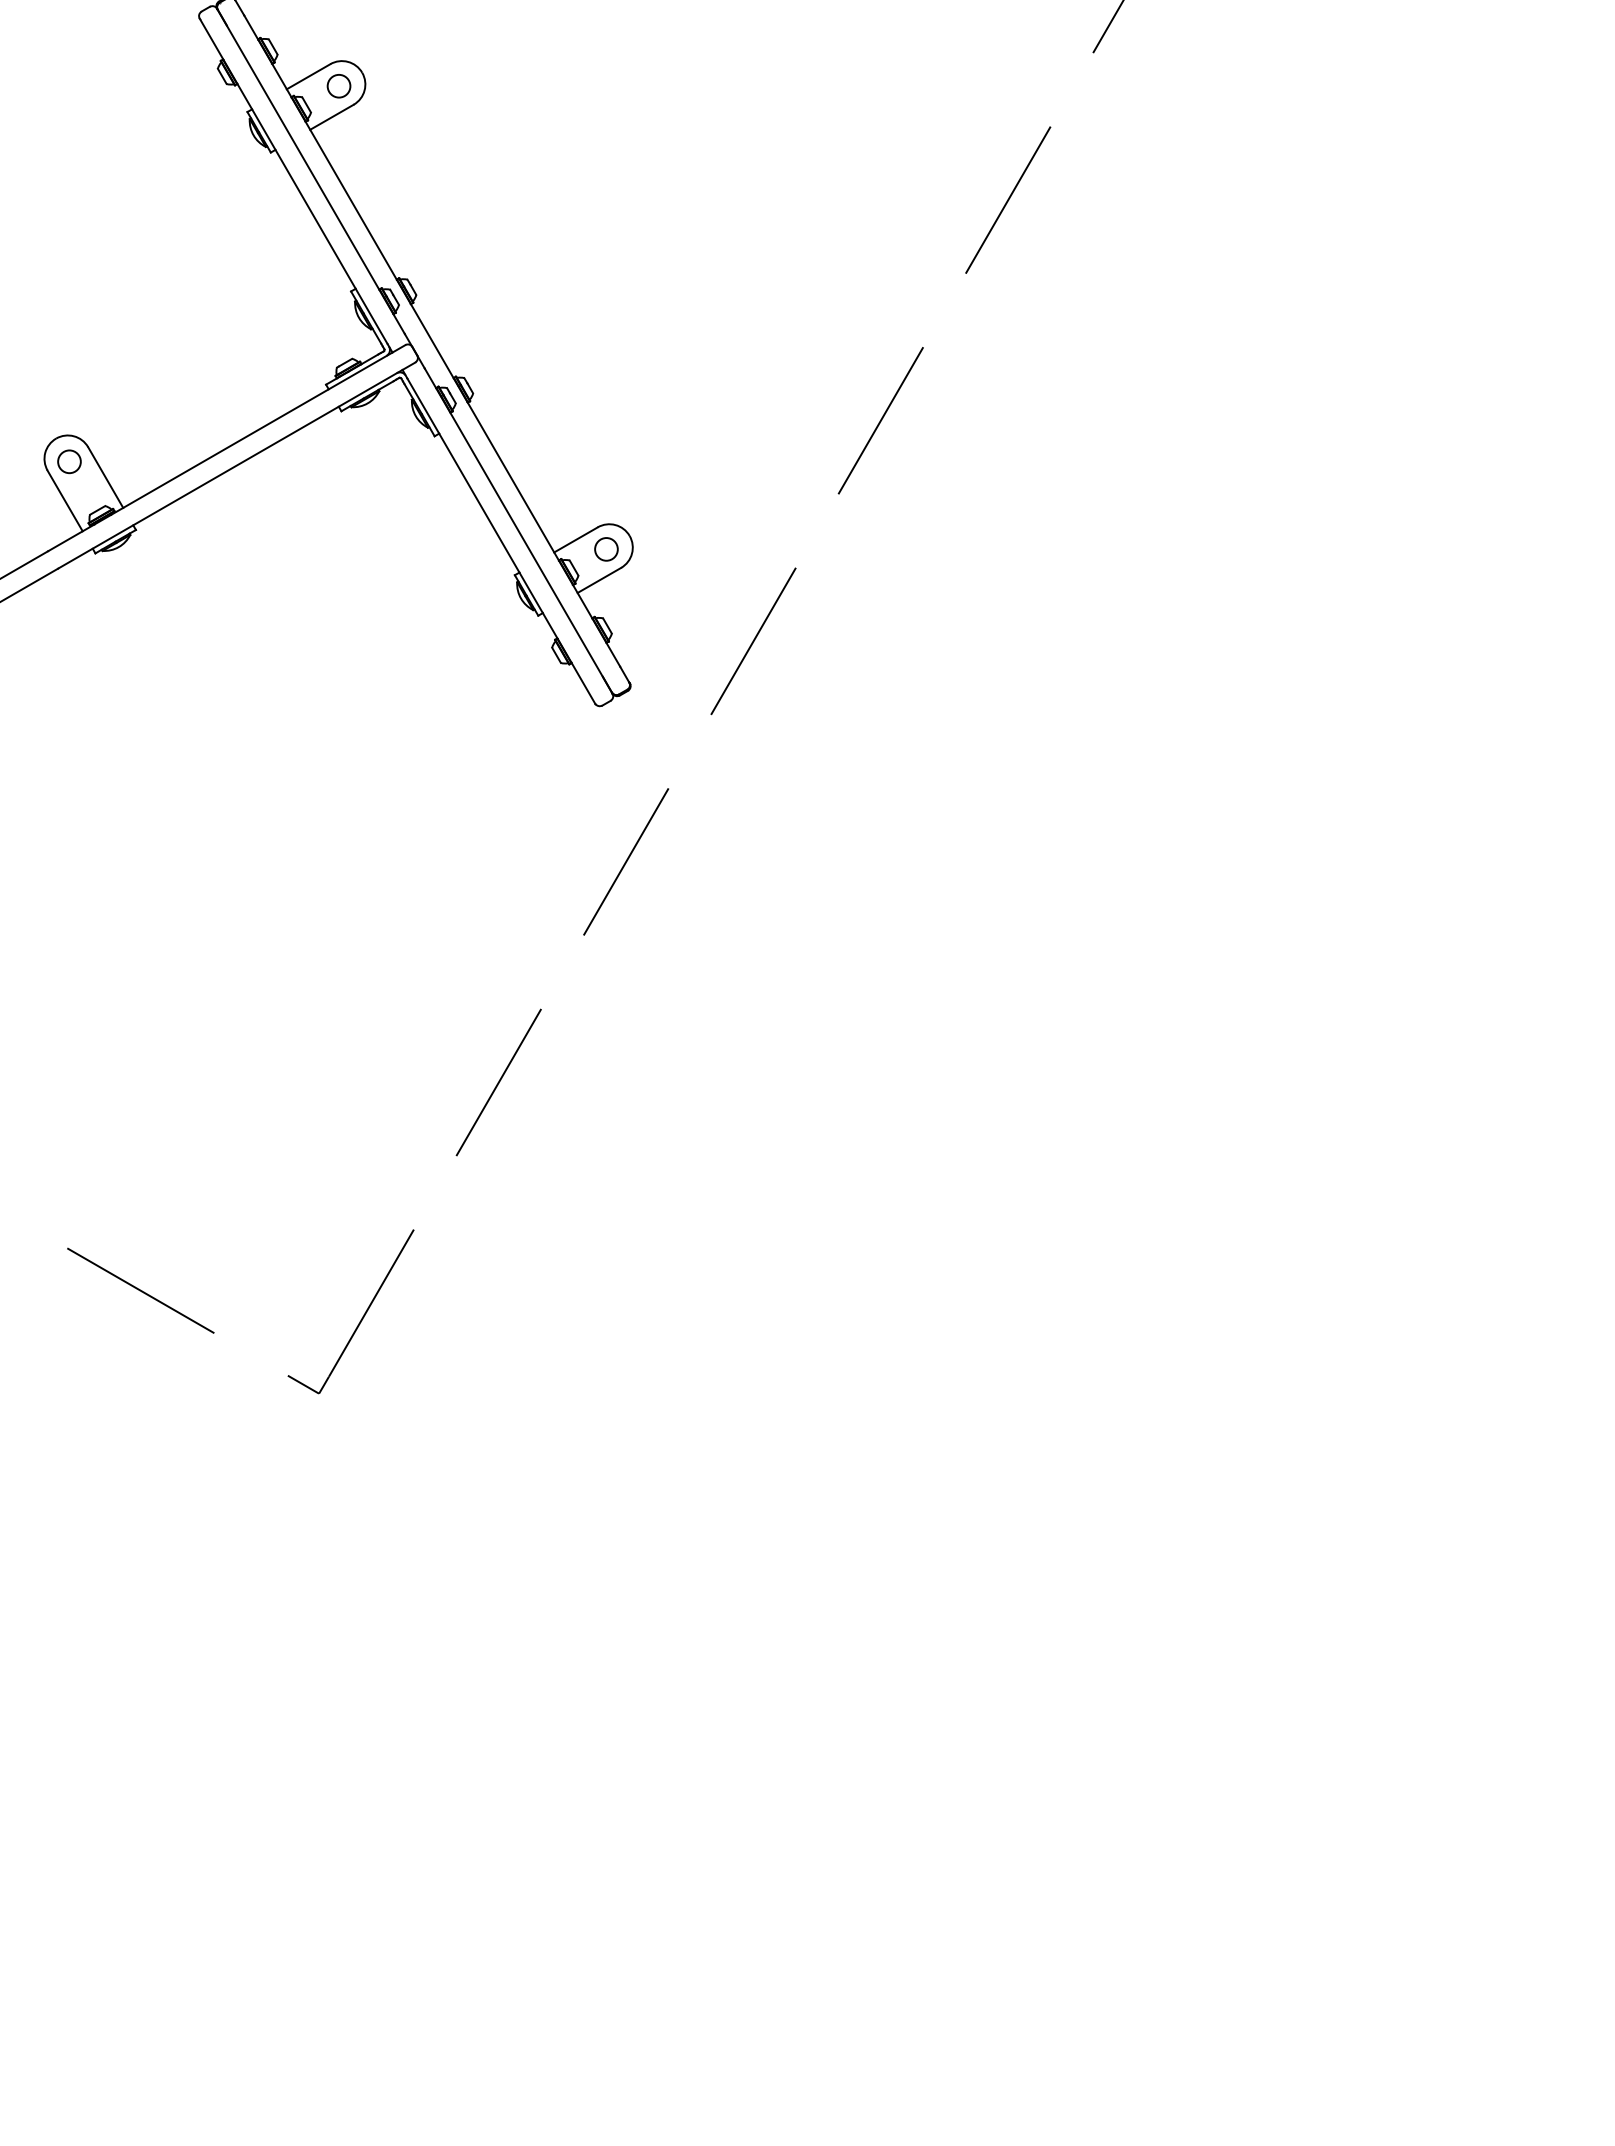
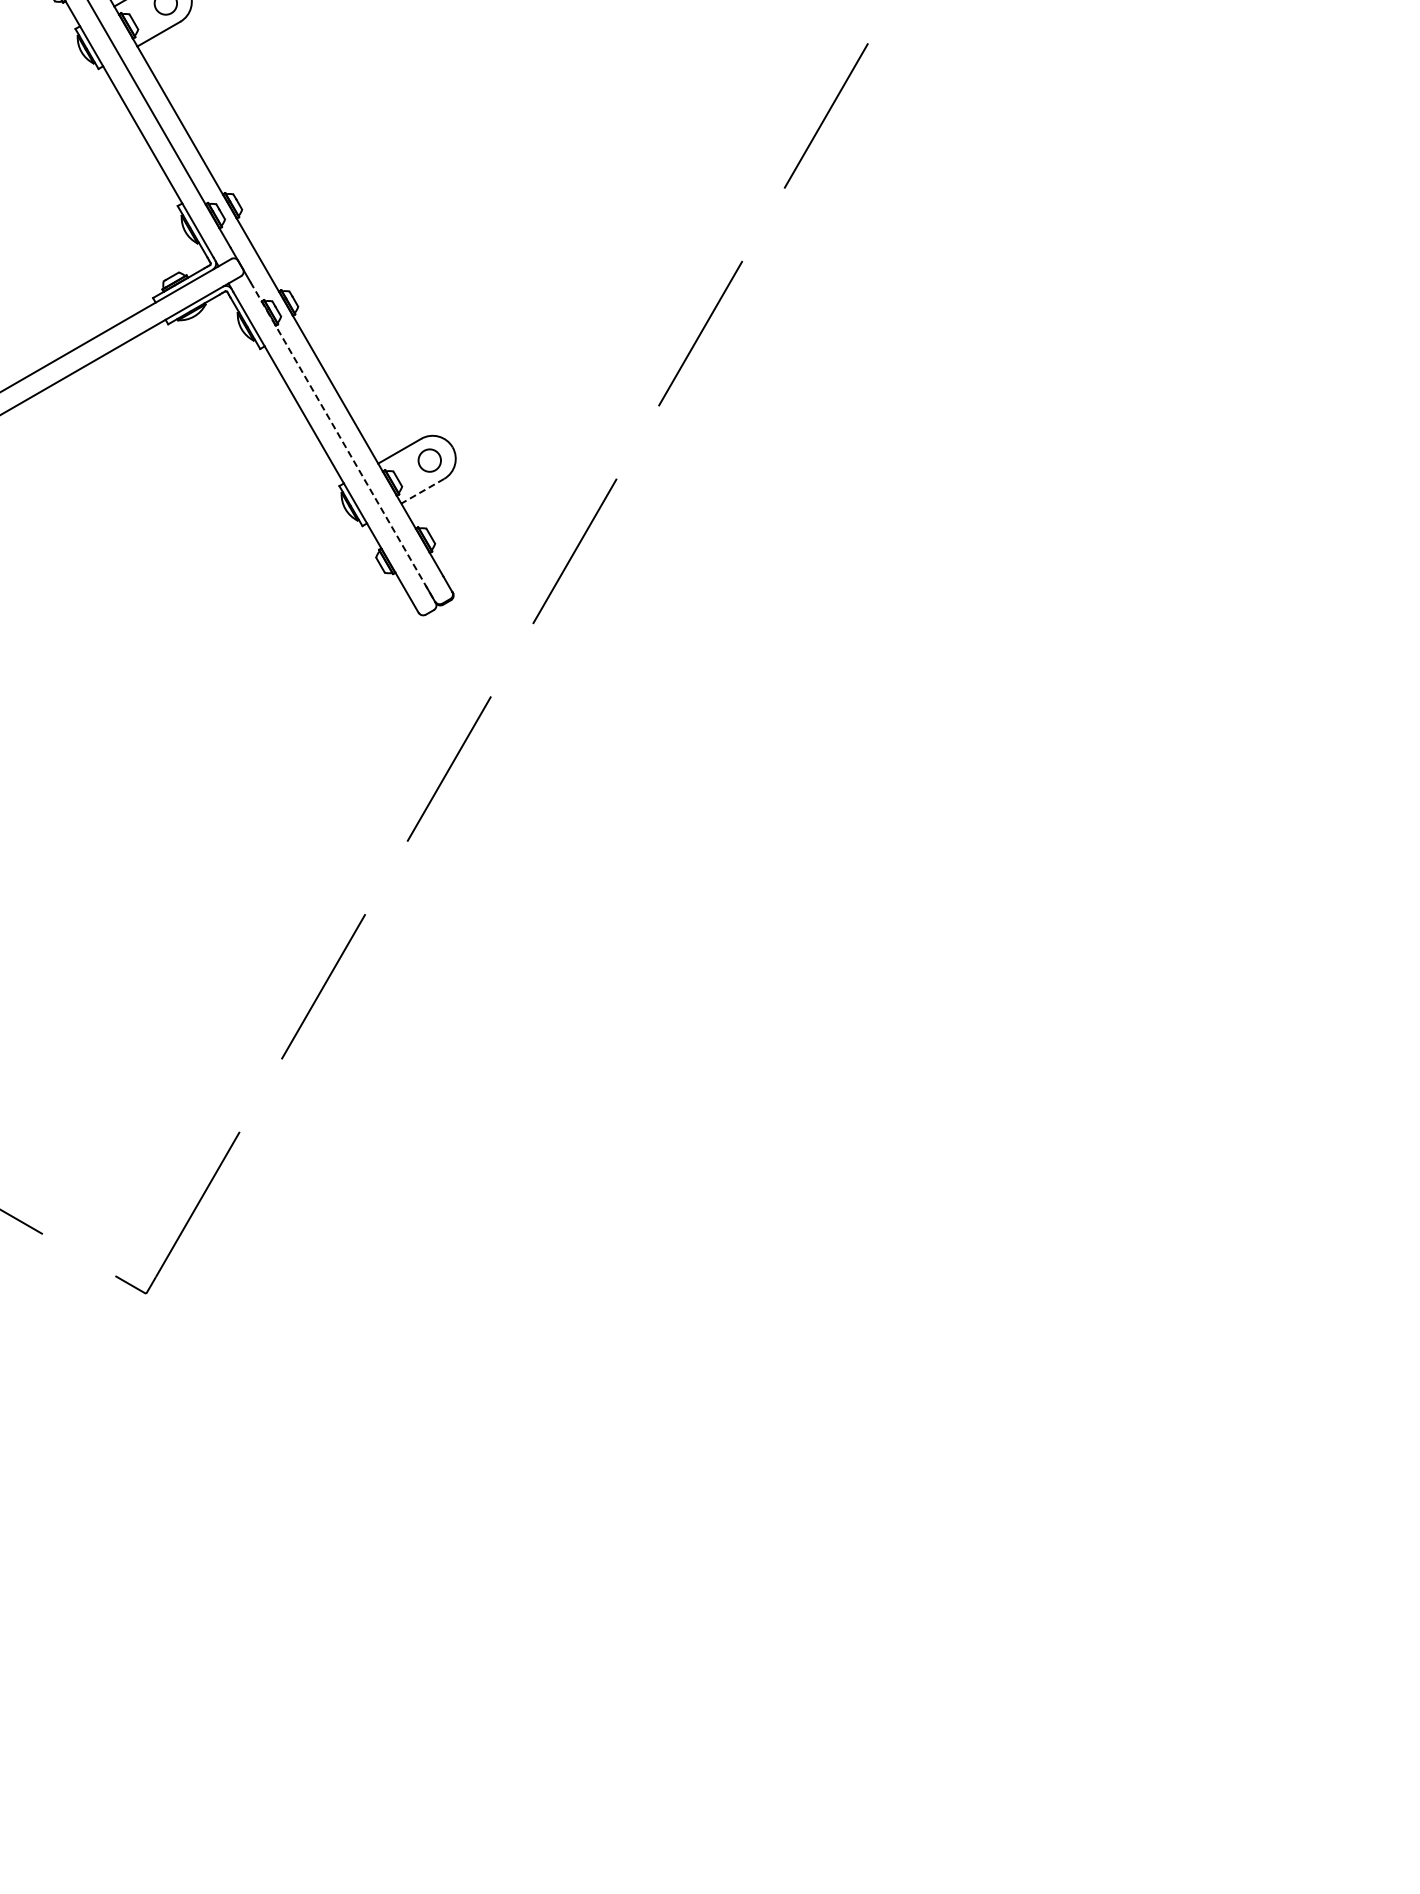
line: (518, 531) -> (342, 442), solid -> dashed
line: (598, 580) -> (421, 491), solid -> dashed

